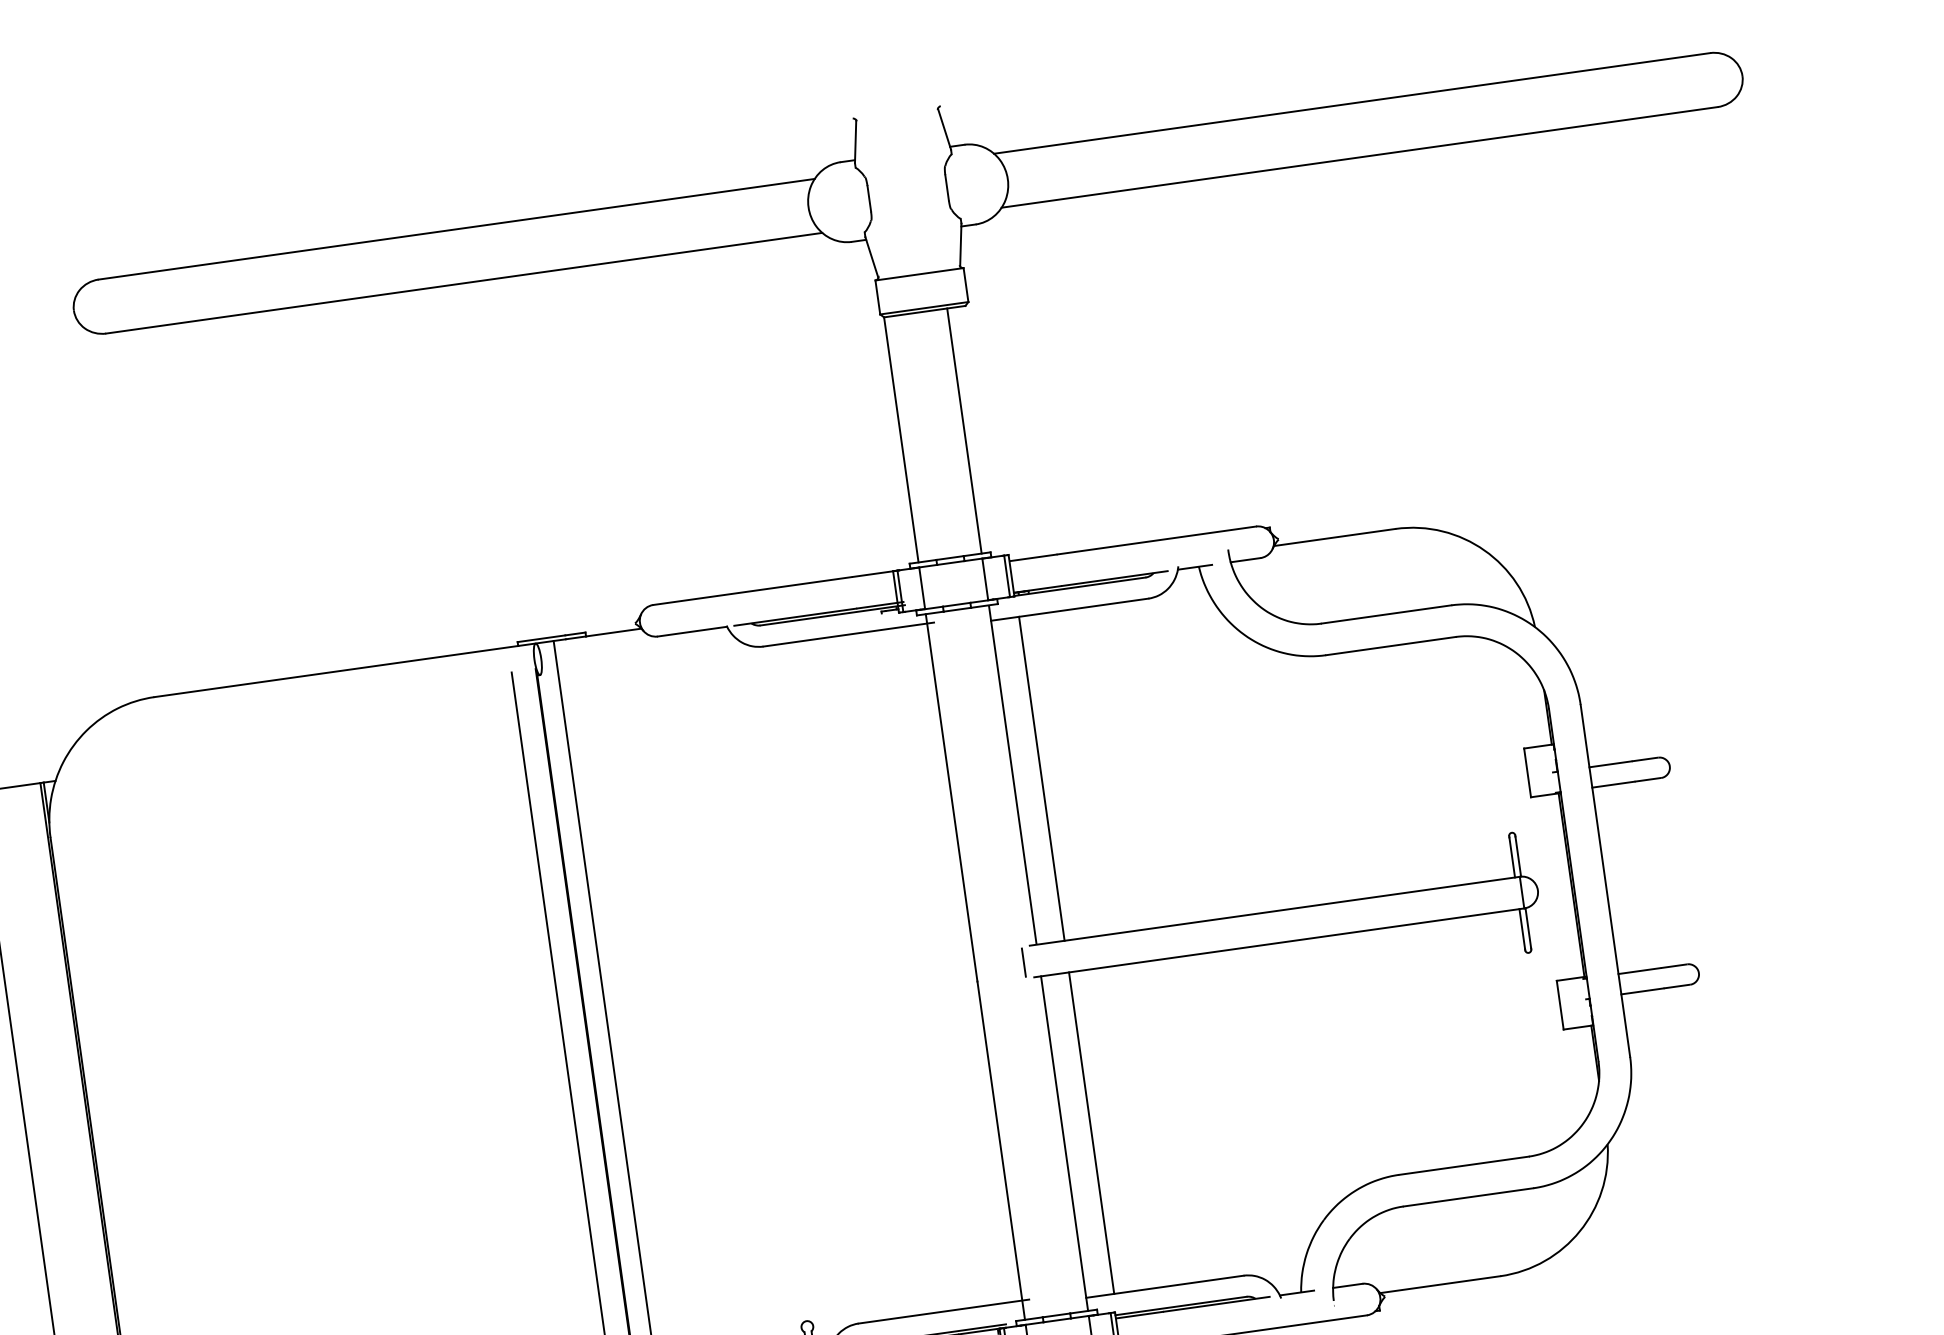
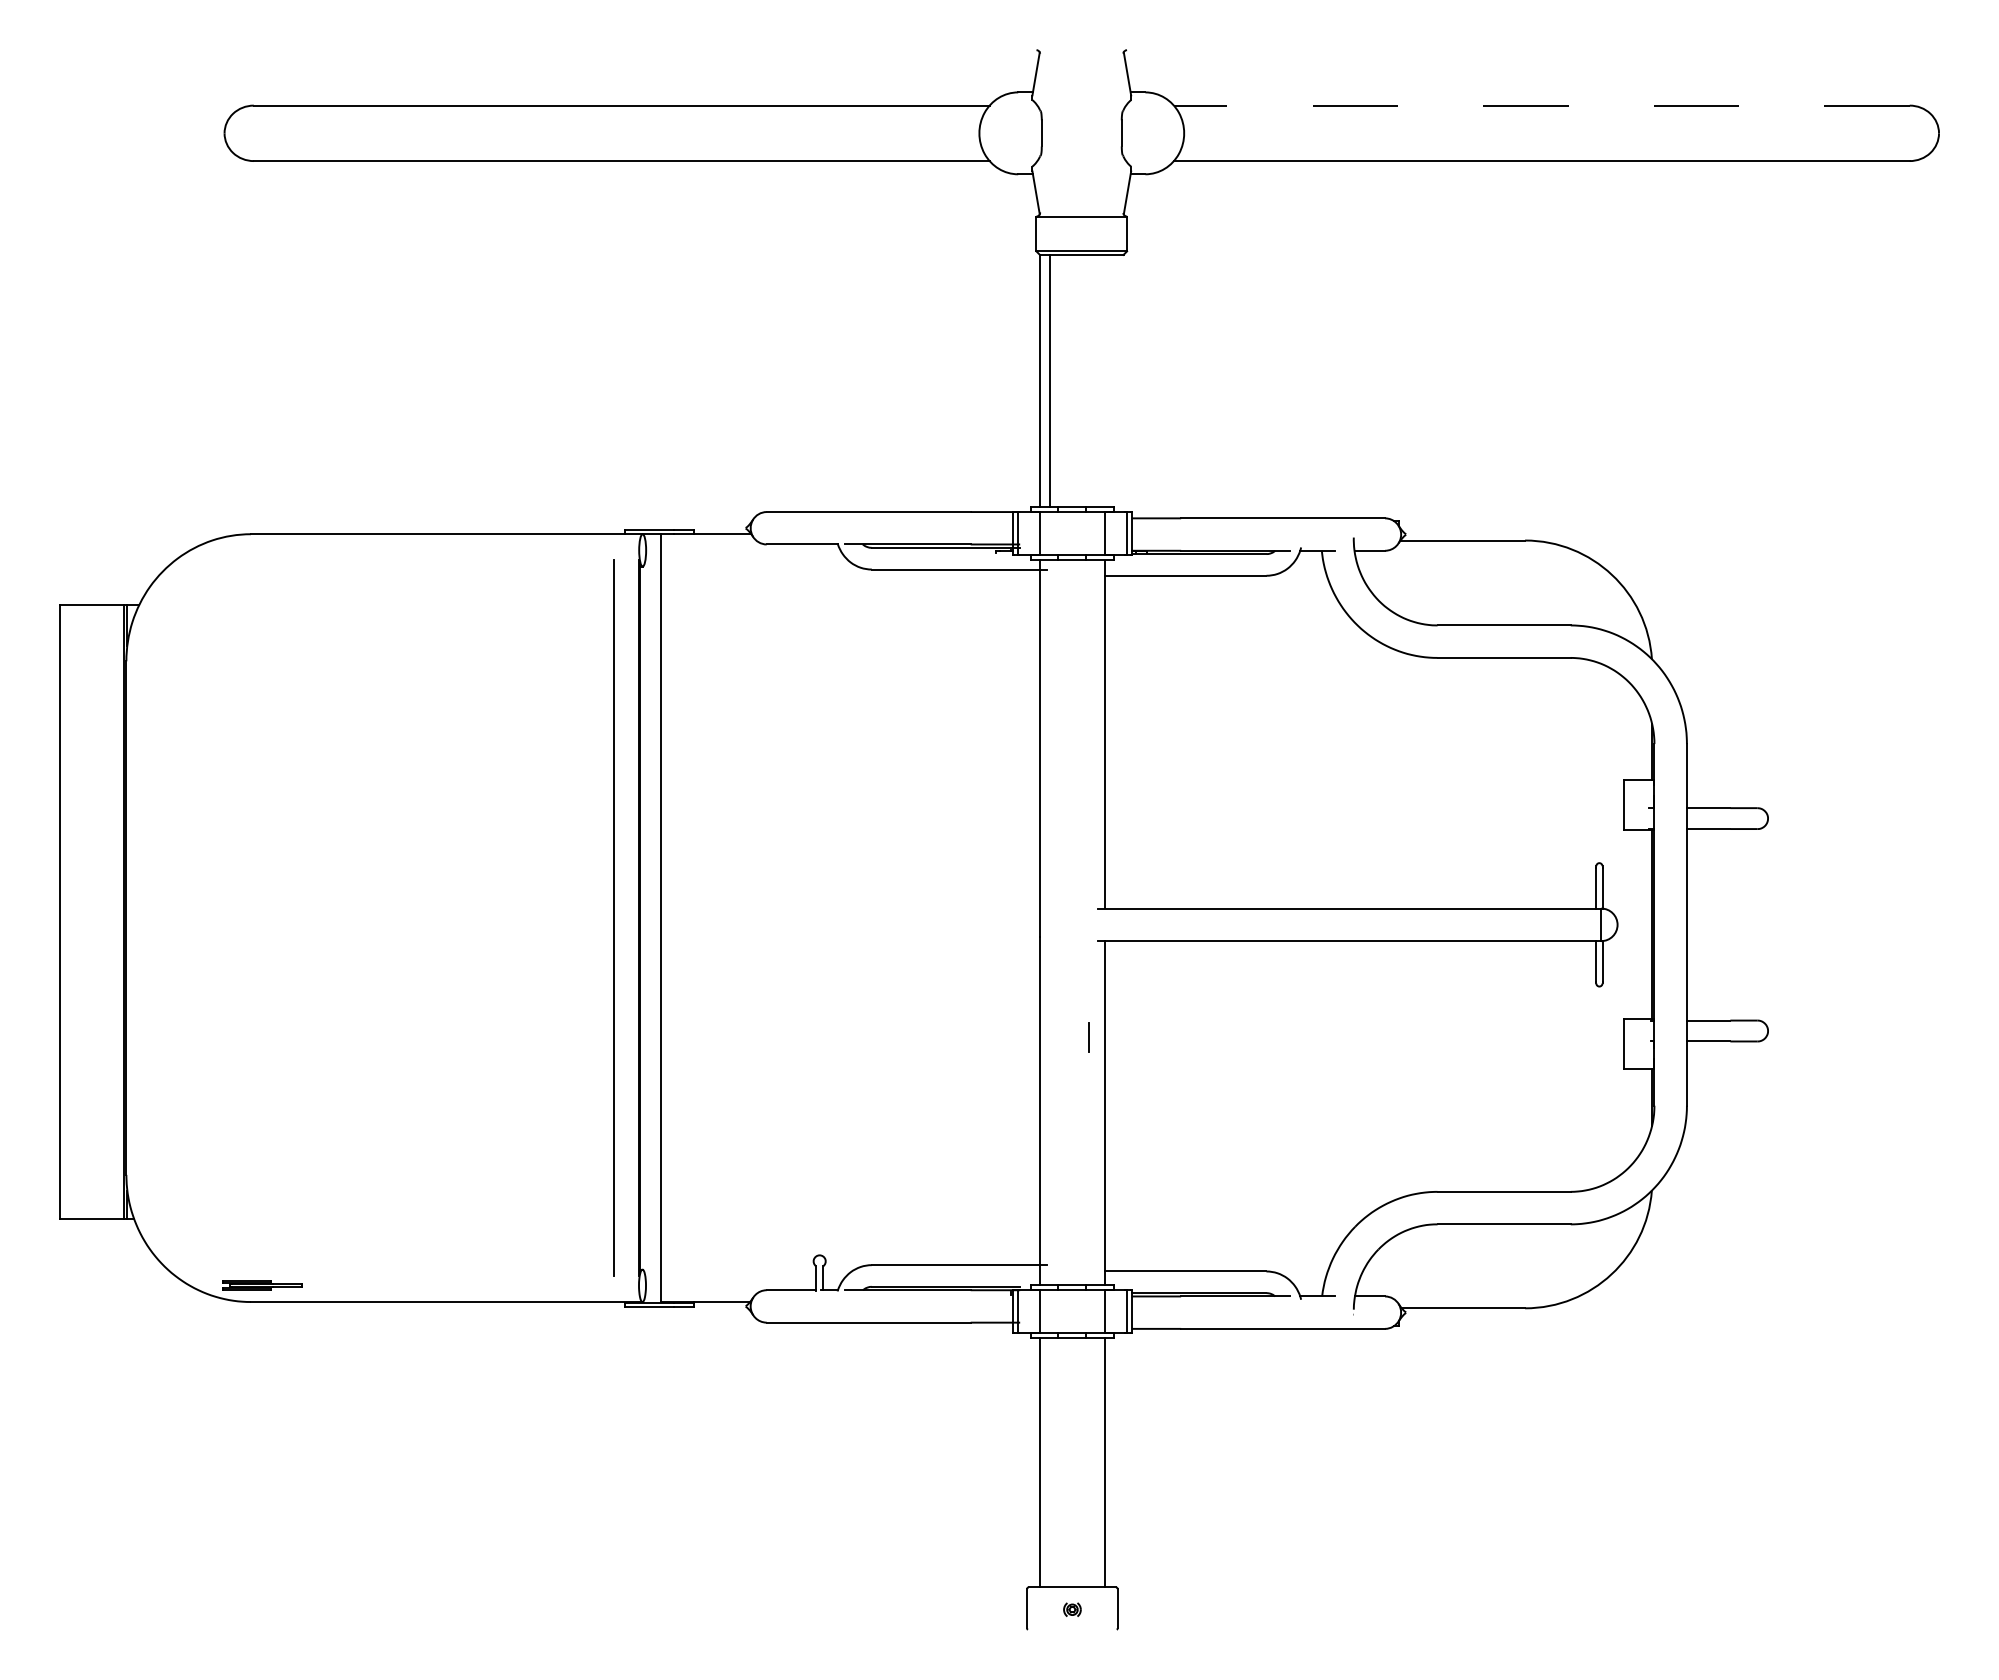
line: (1351, 103) -> (1541, 105), solid -> dashed
line: (964, 430) -> (1049, 380), moved
line: (1041, 778) -> (1133, 741), removed
line: (1022, 962) -> (1088, 1037), moved
line: (1091, 1133) -> (1133, 1106), removed

